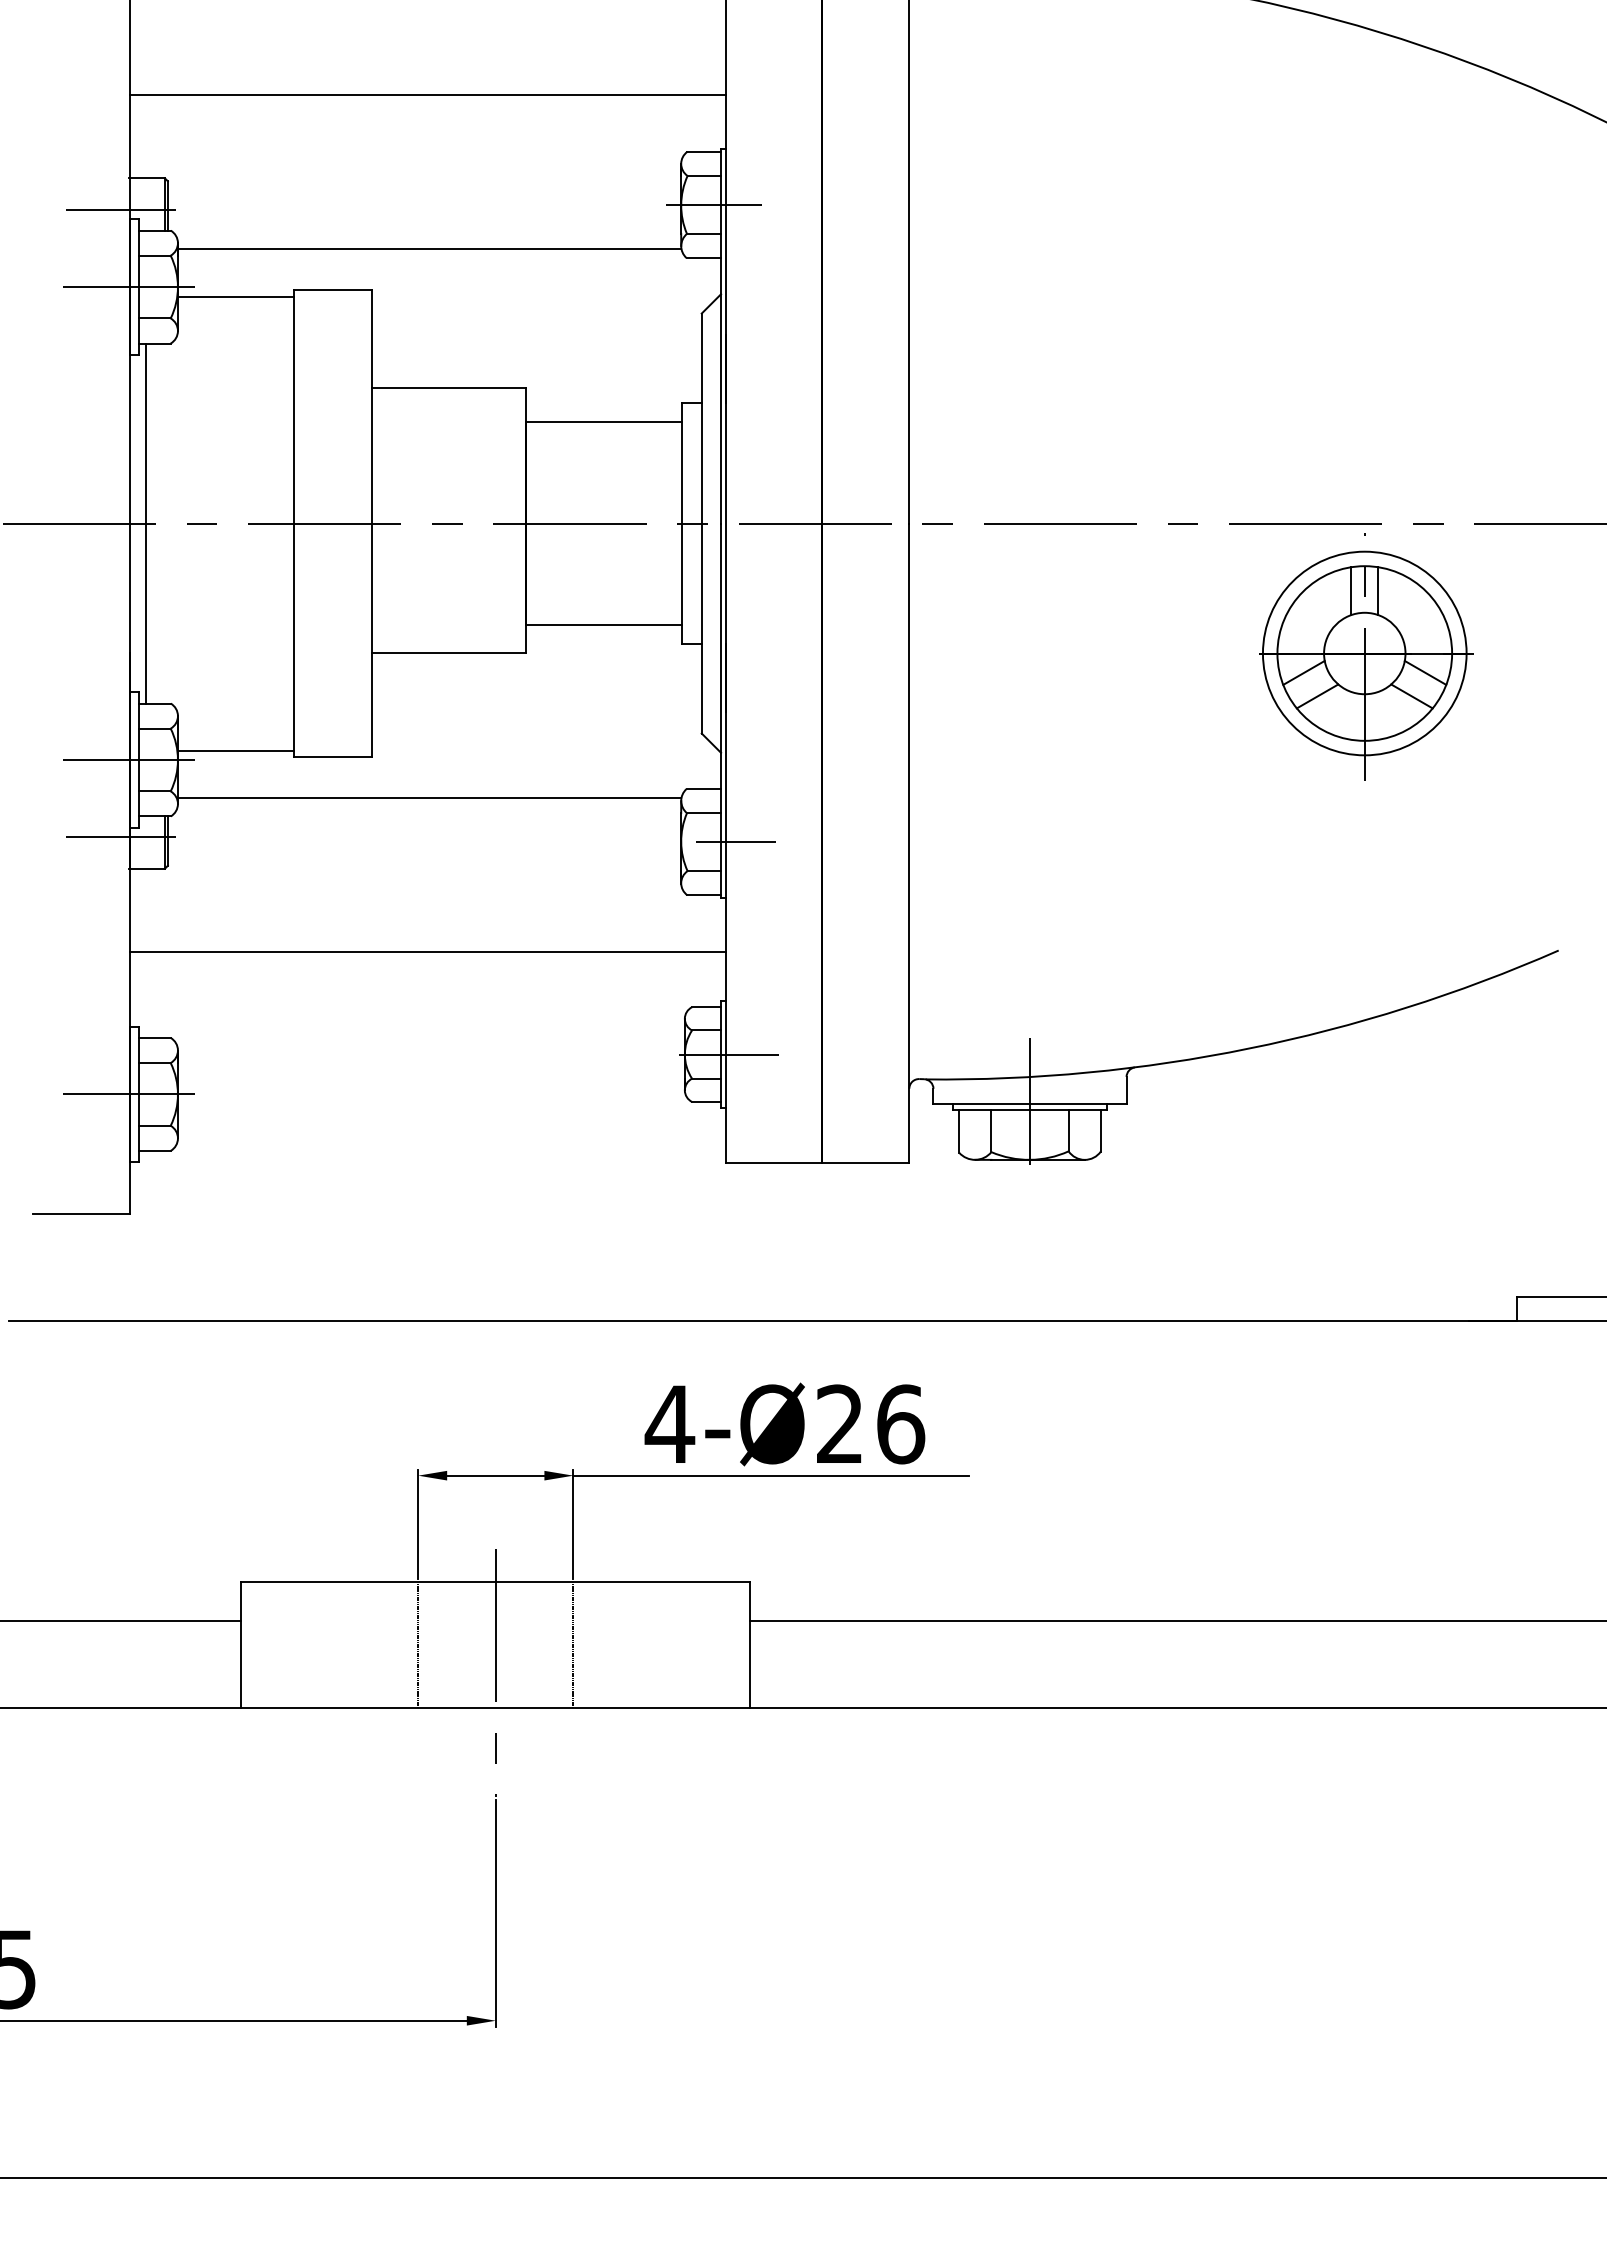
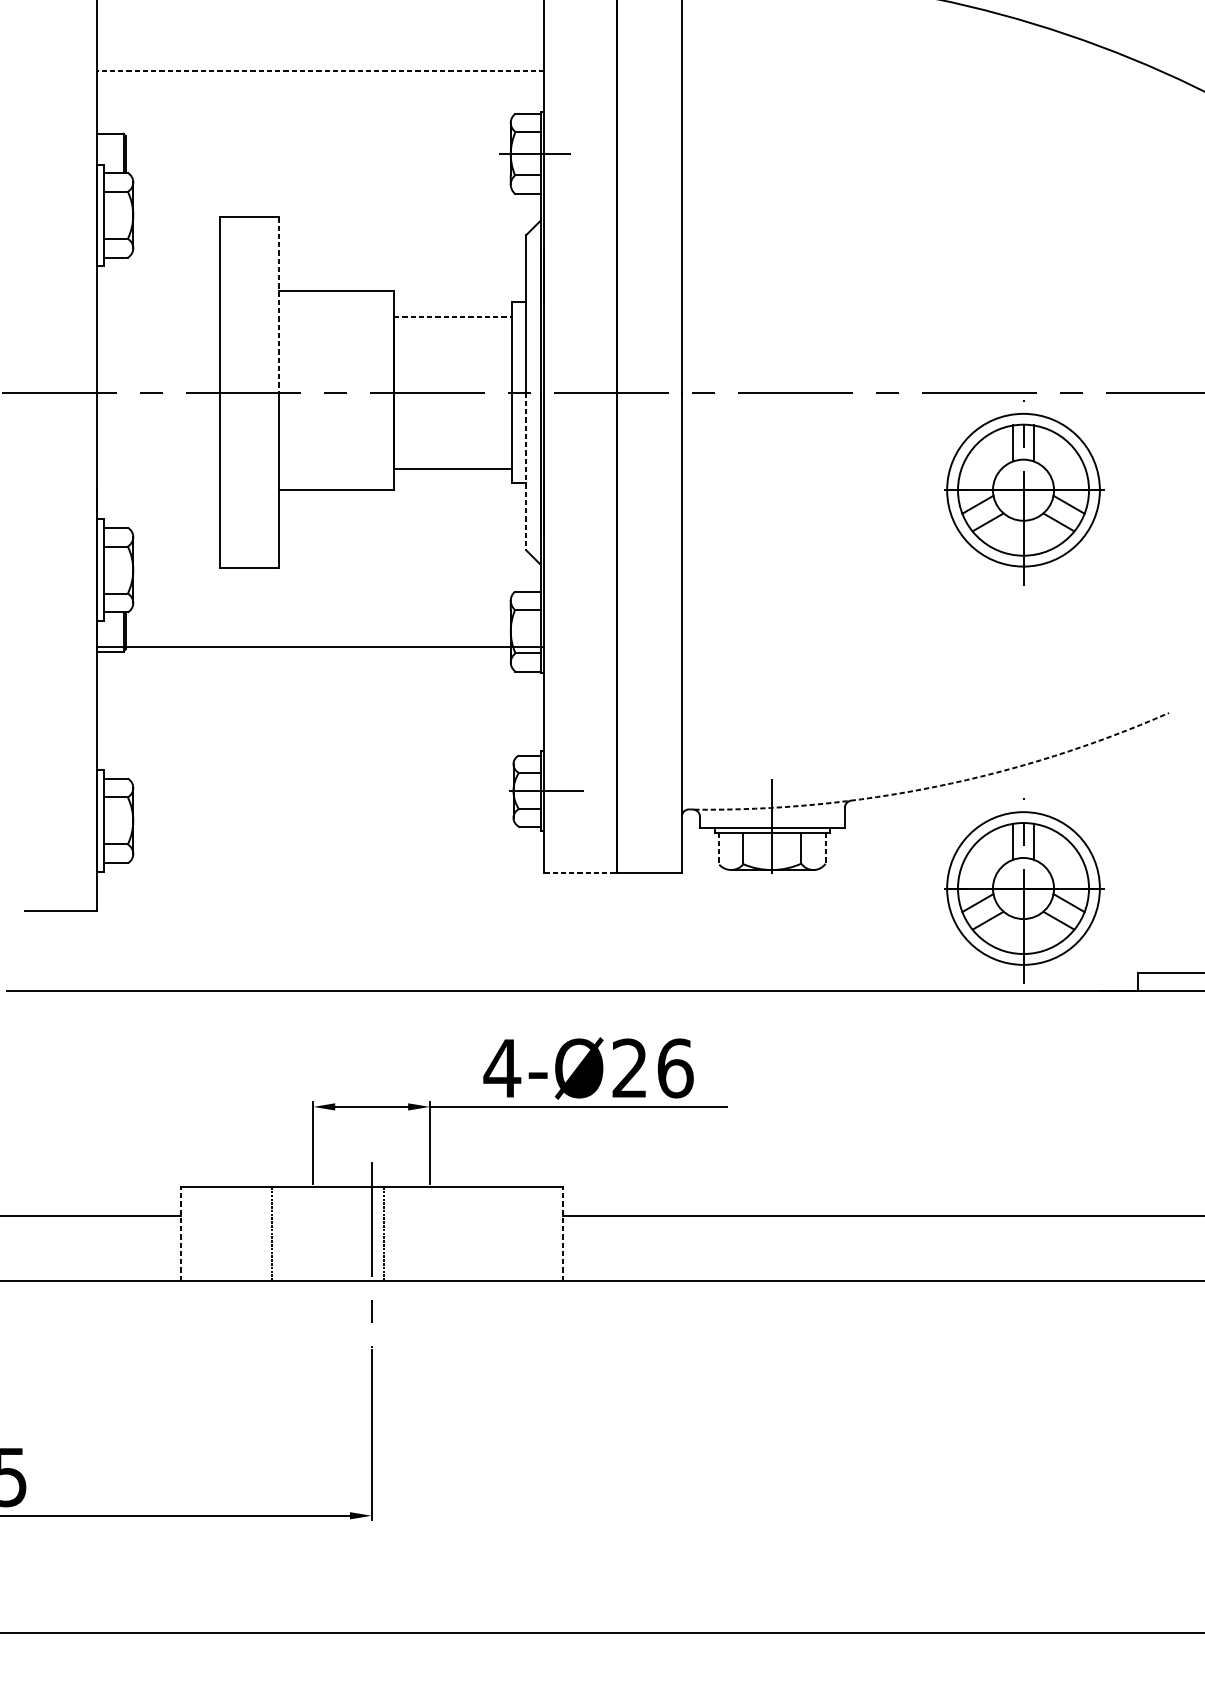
line: (427, 95) -> (320, 71), solid -> dashed
line: (120, 209) -> (90, 157), removed
line: (429, 248) -> (321, 186), removed
line: (129, 287) -> (96, 215), removed
line: (235, 296) -> (176, 222), removed
line: (371, 406) -> (278, 304), solid -> dashed
line: (604, 422) -> (453, 316), solid -> dashed
line: (145, 523) -> (108, 392), removed
line: (701, 628) -> (525, 471), solid -> dashed
line: (235, 750) -> (176, 562), removed
line: (129, 760) -> (96, 570), removed
line: (429, 798) -> (321, 598), removed
line: (120, 837) -> (90, 628), removed
line: (735, 842) -> (551, 631), removed
line: (427, 951) -> (320, 646), moved
arc: (1249, 1048) -> (937, 786), solid -> dashed
line: (129, 1094) -> (96, 820), removed
line: (1100, 1130) -> (825, 848), solid -> dashed
line: (959, 1131) -> (719, 848), solid -> dashed
line: (774, 1163) -> (580, 872), solid -> dashed
part: (1366, 1187) -> (1024, 890), added
line: (241, 1644) -> (180, 1233), solid -> dashed
line: (418, 1644) -> (272, 1233), moved
line: (573, 1644) -> (384, 1233), moved
line: (750, 1644) -> (562, 1233), solid -> dashed

